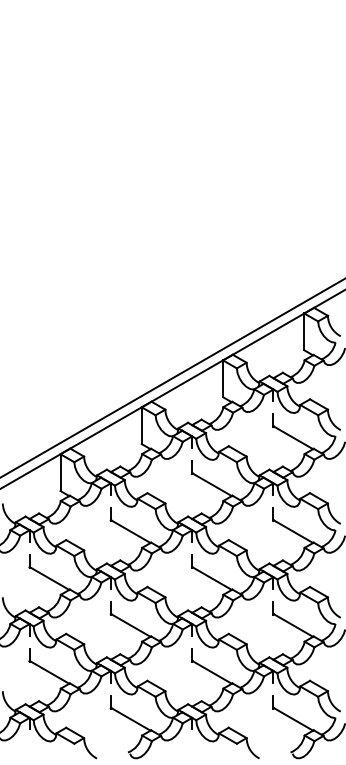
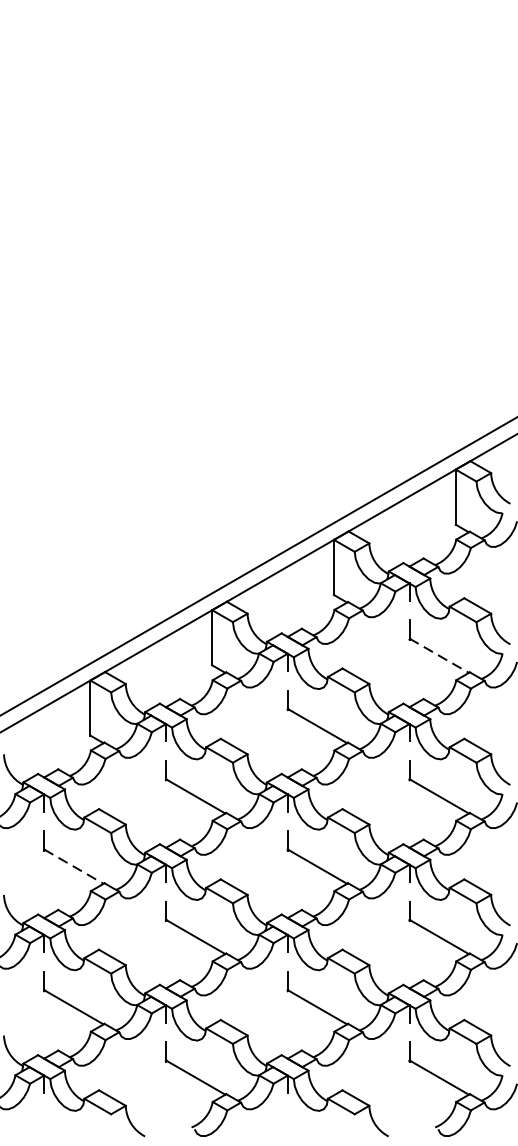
line: (293, 437) -> (439, 655), solid -> dashed
line: (49, 578) -> (73, 866), solid -> dashed

